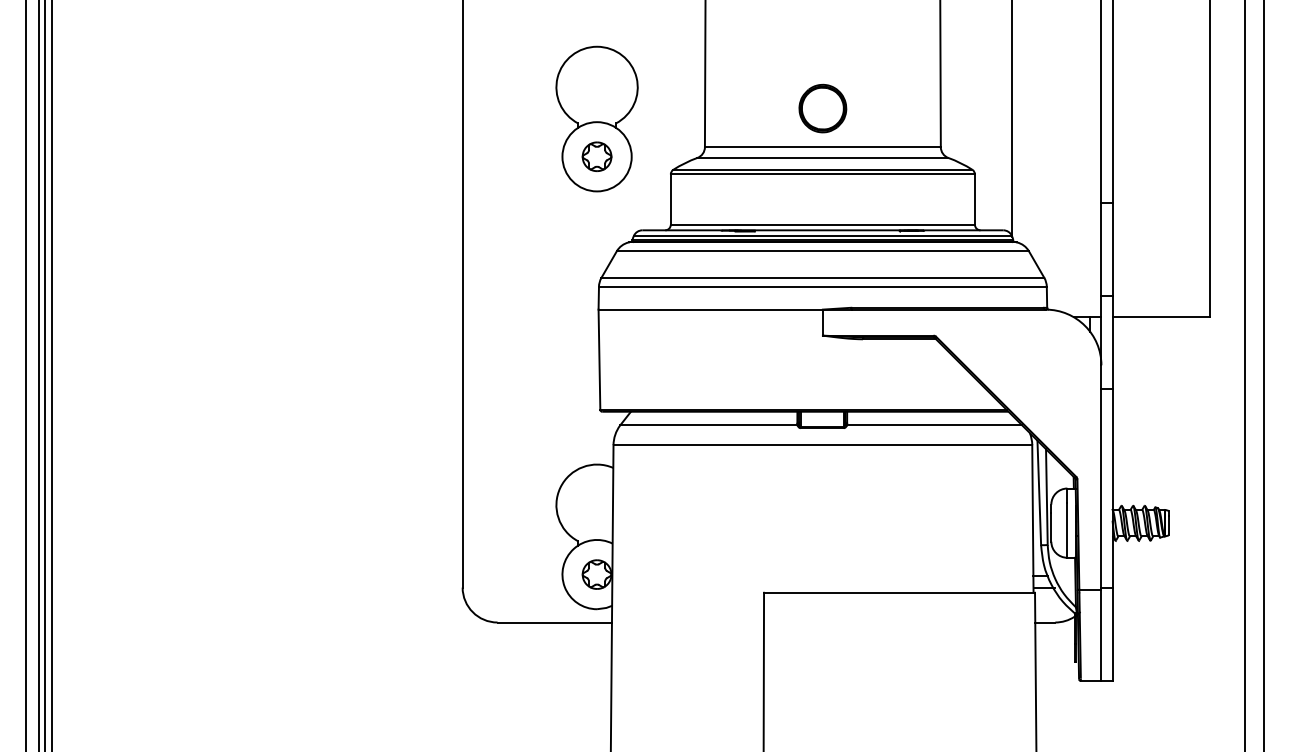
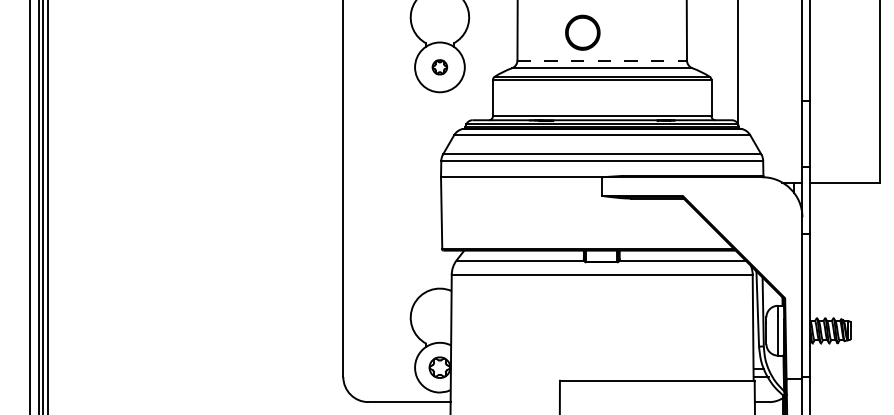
part: (822, 108) -> (582, 32), moved
line: (822, 147) -> (601, 60), solid -> dashed
part: (596, 156) -> (439, 67), size x0.7

